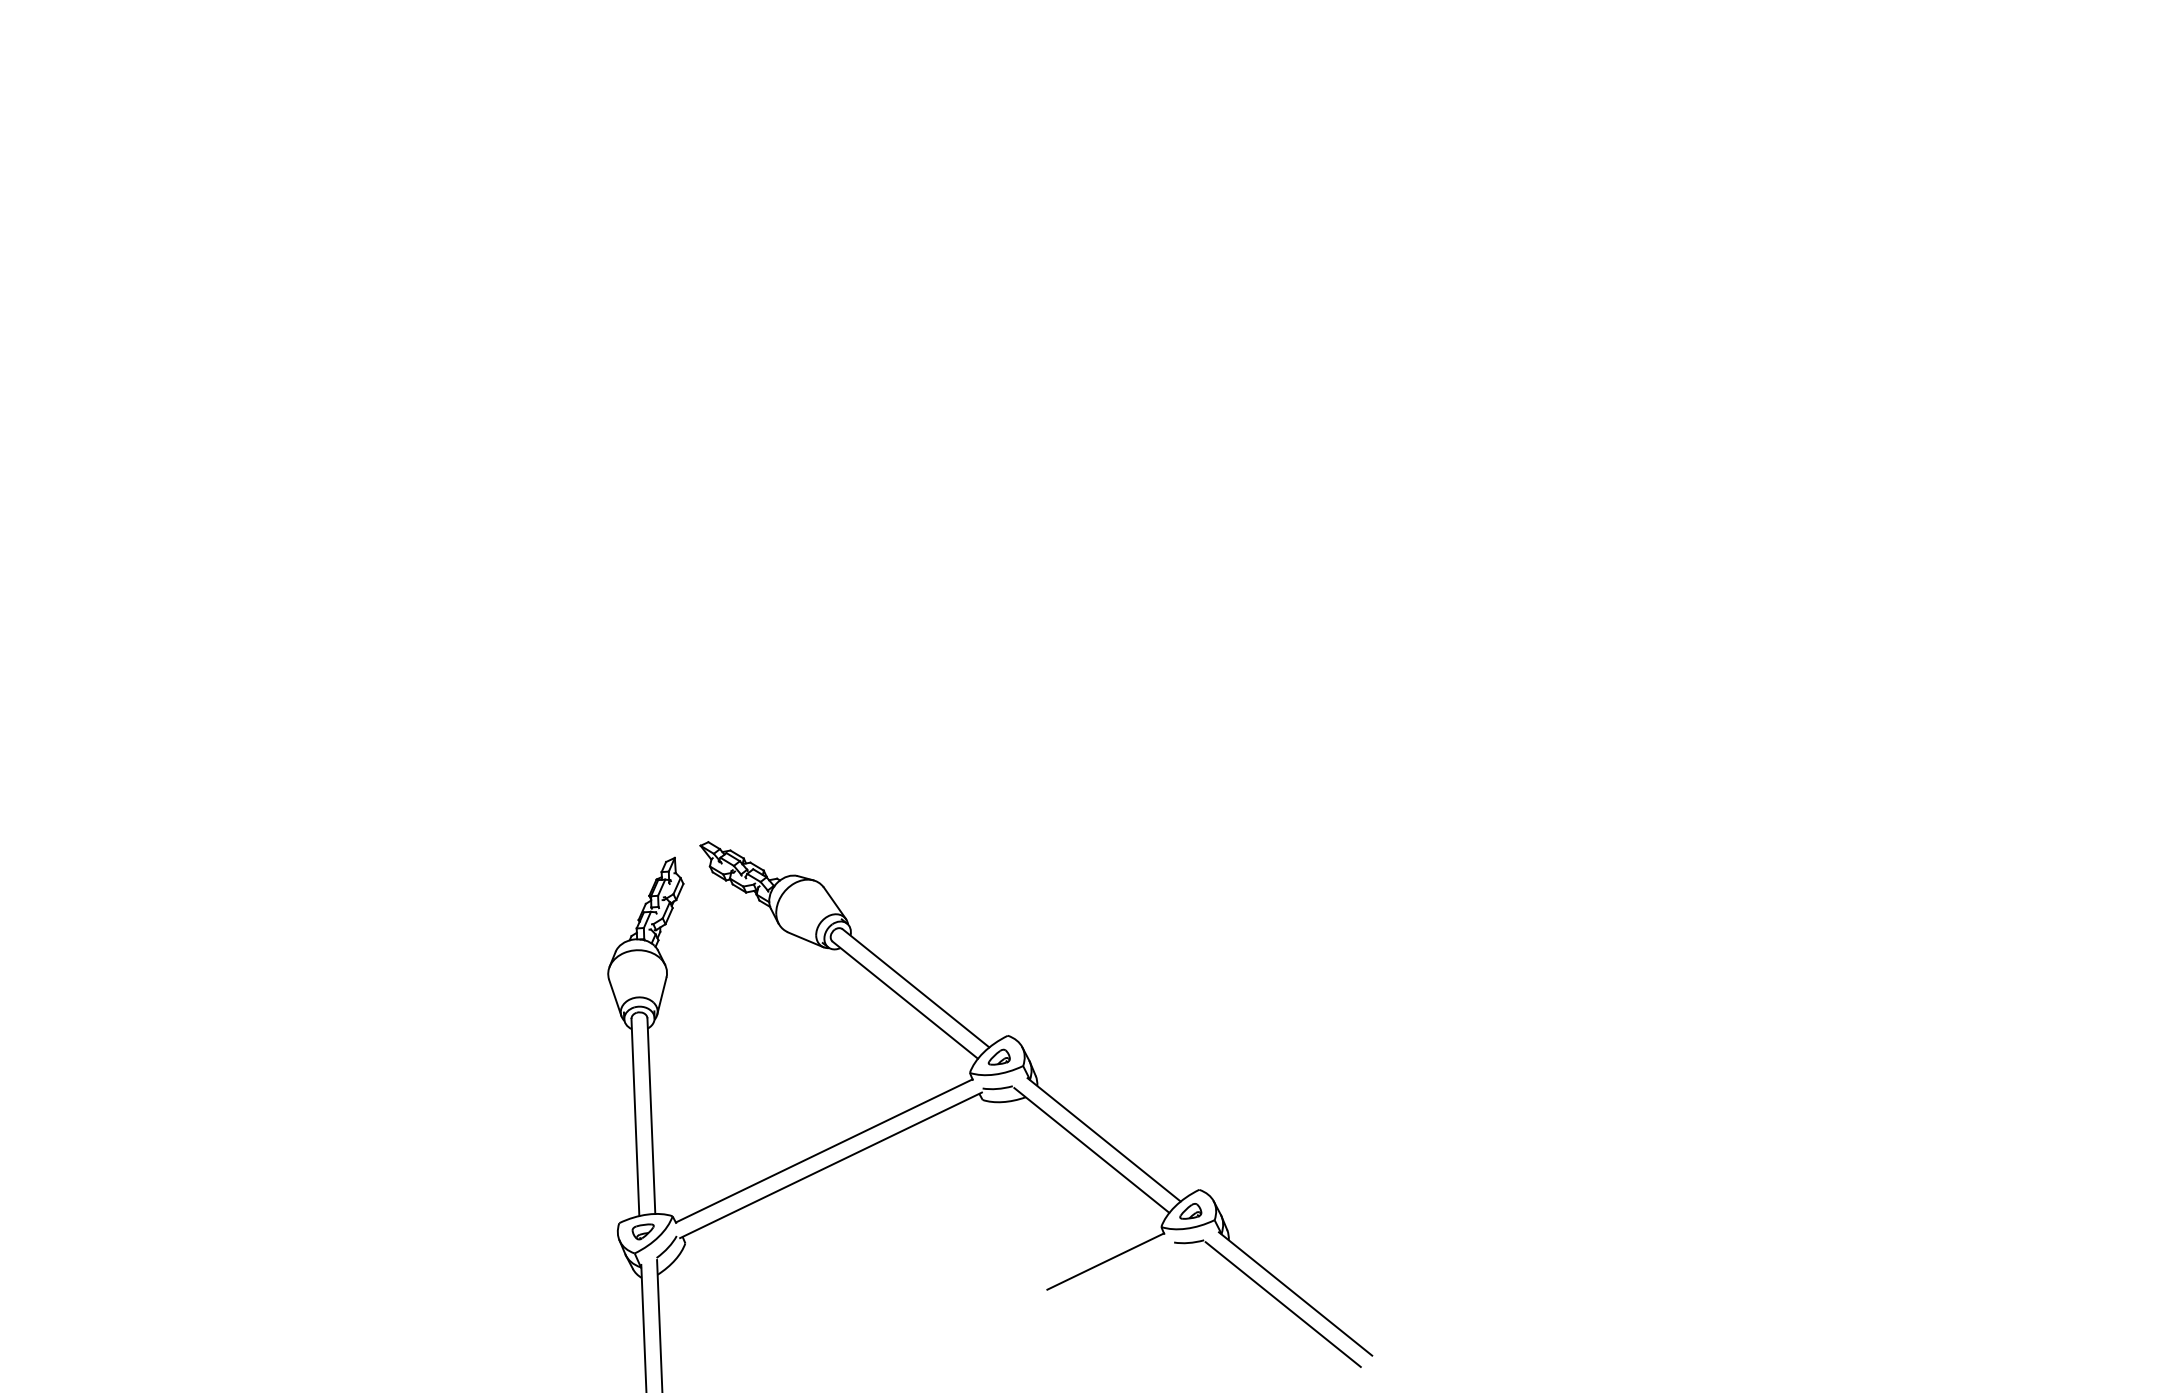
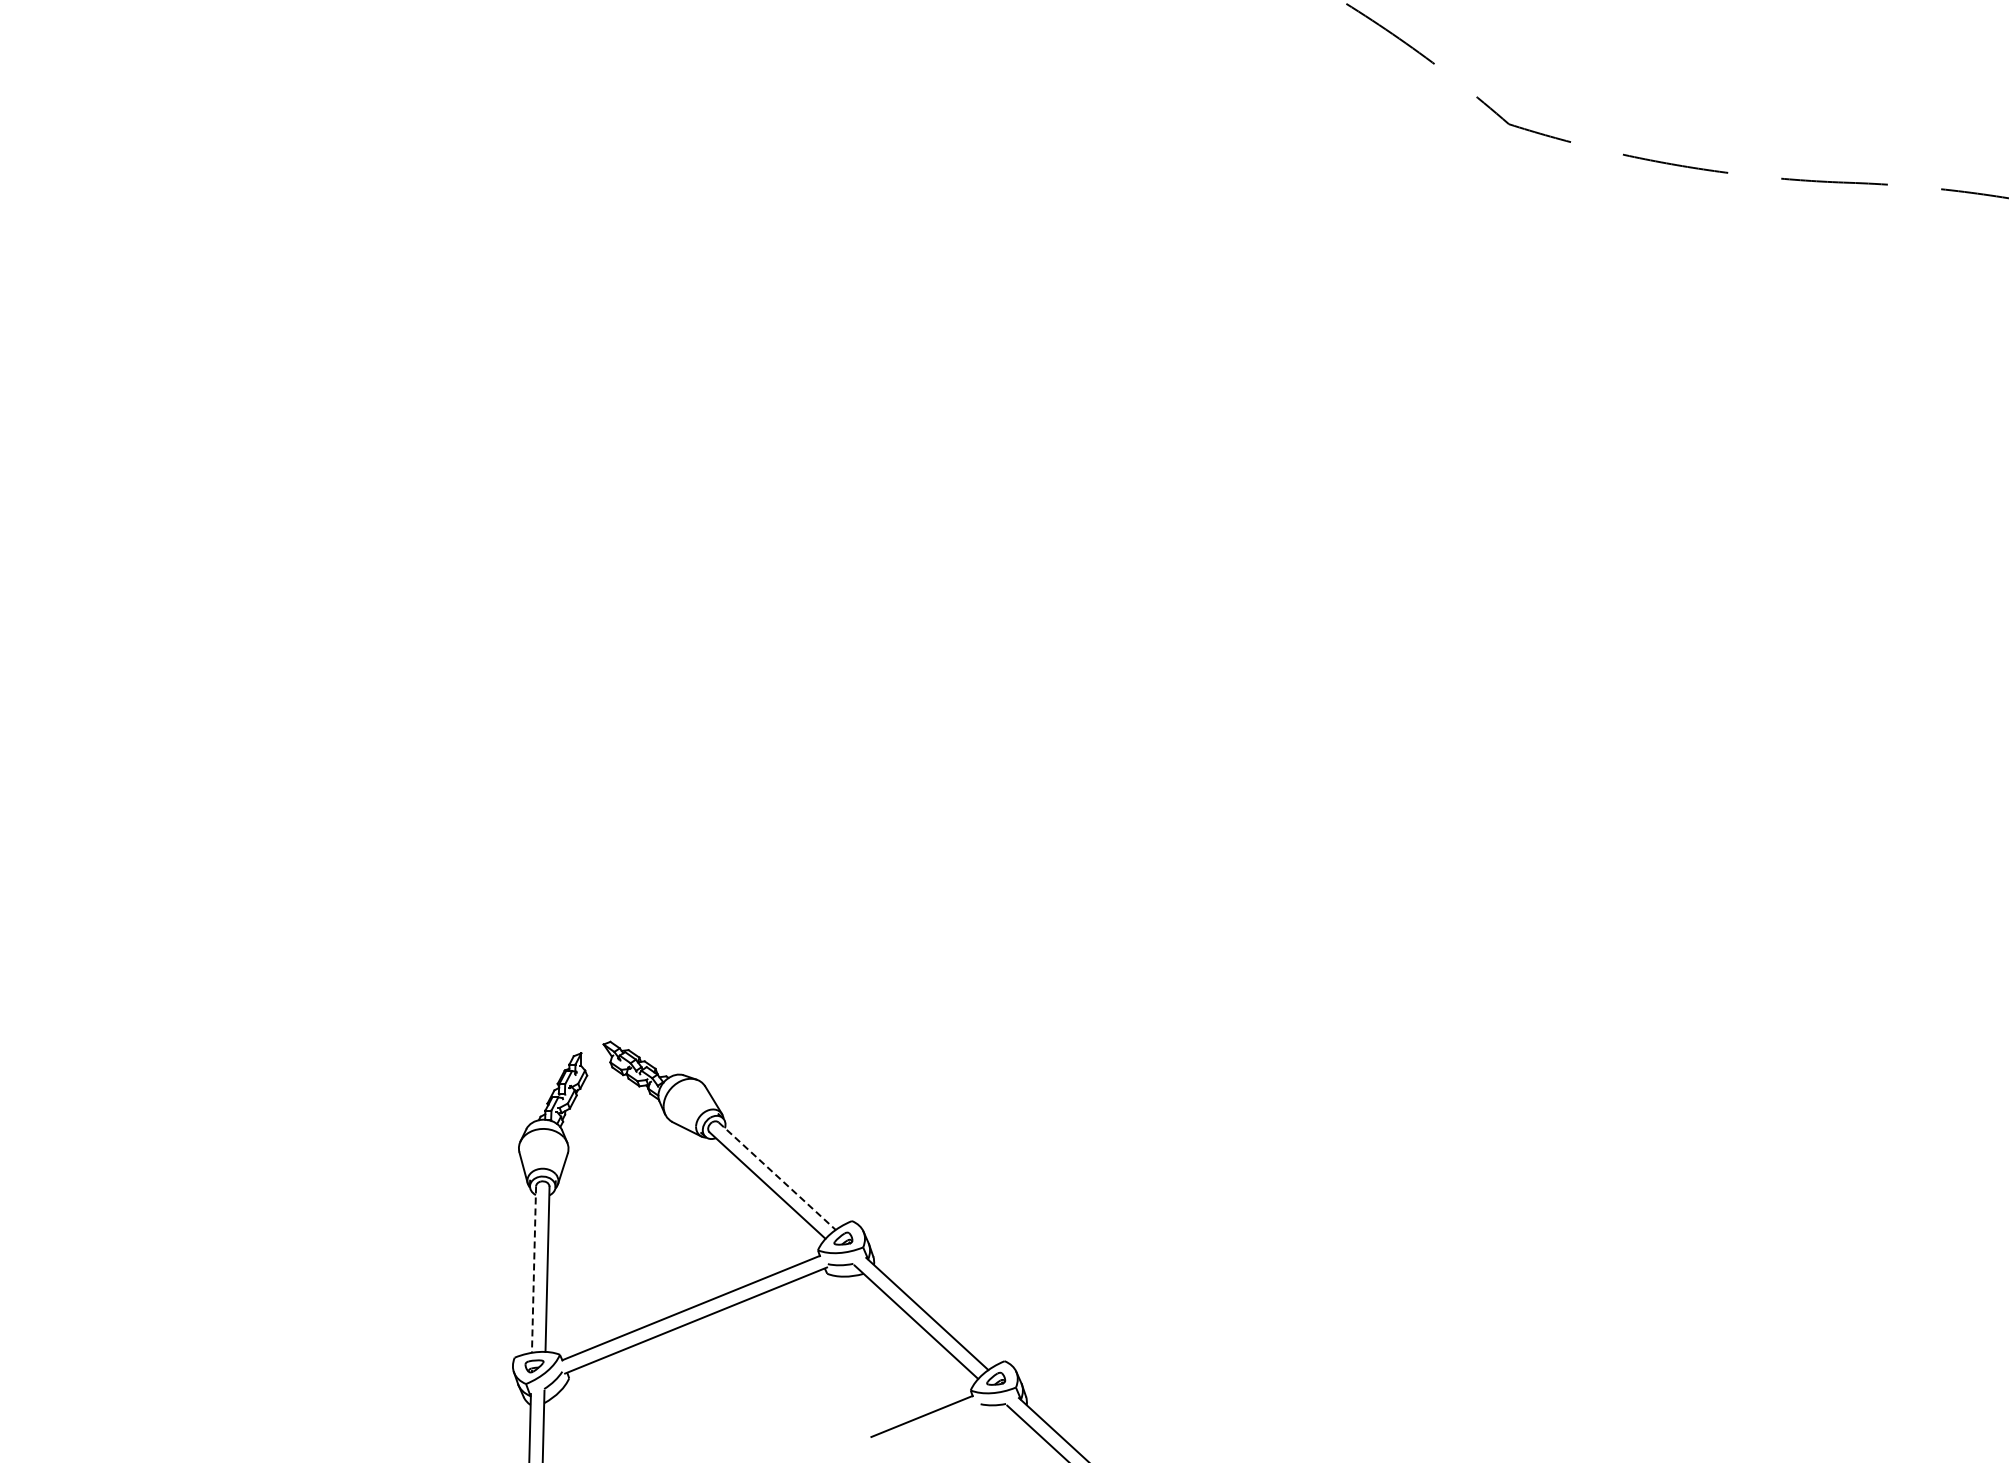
line: (916, 988) -> (777, 1176), solid -> dashed
line: (636, 1118) -> (534, 1270), solid -> dashed

